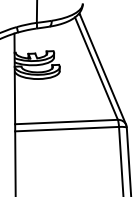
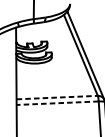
line: (67, 122) -> (57, 97), solid -> dashed
line: (67, 129) -> (57, 103), solid -> dashed

